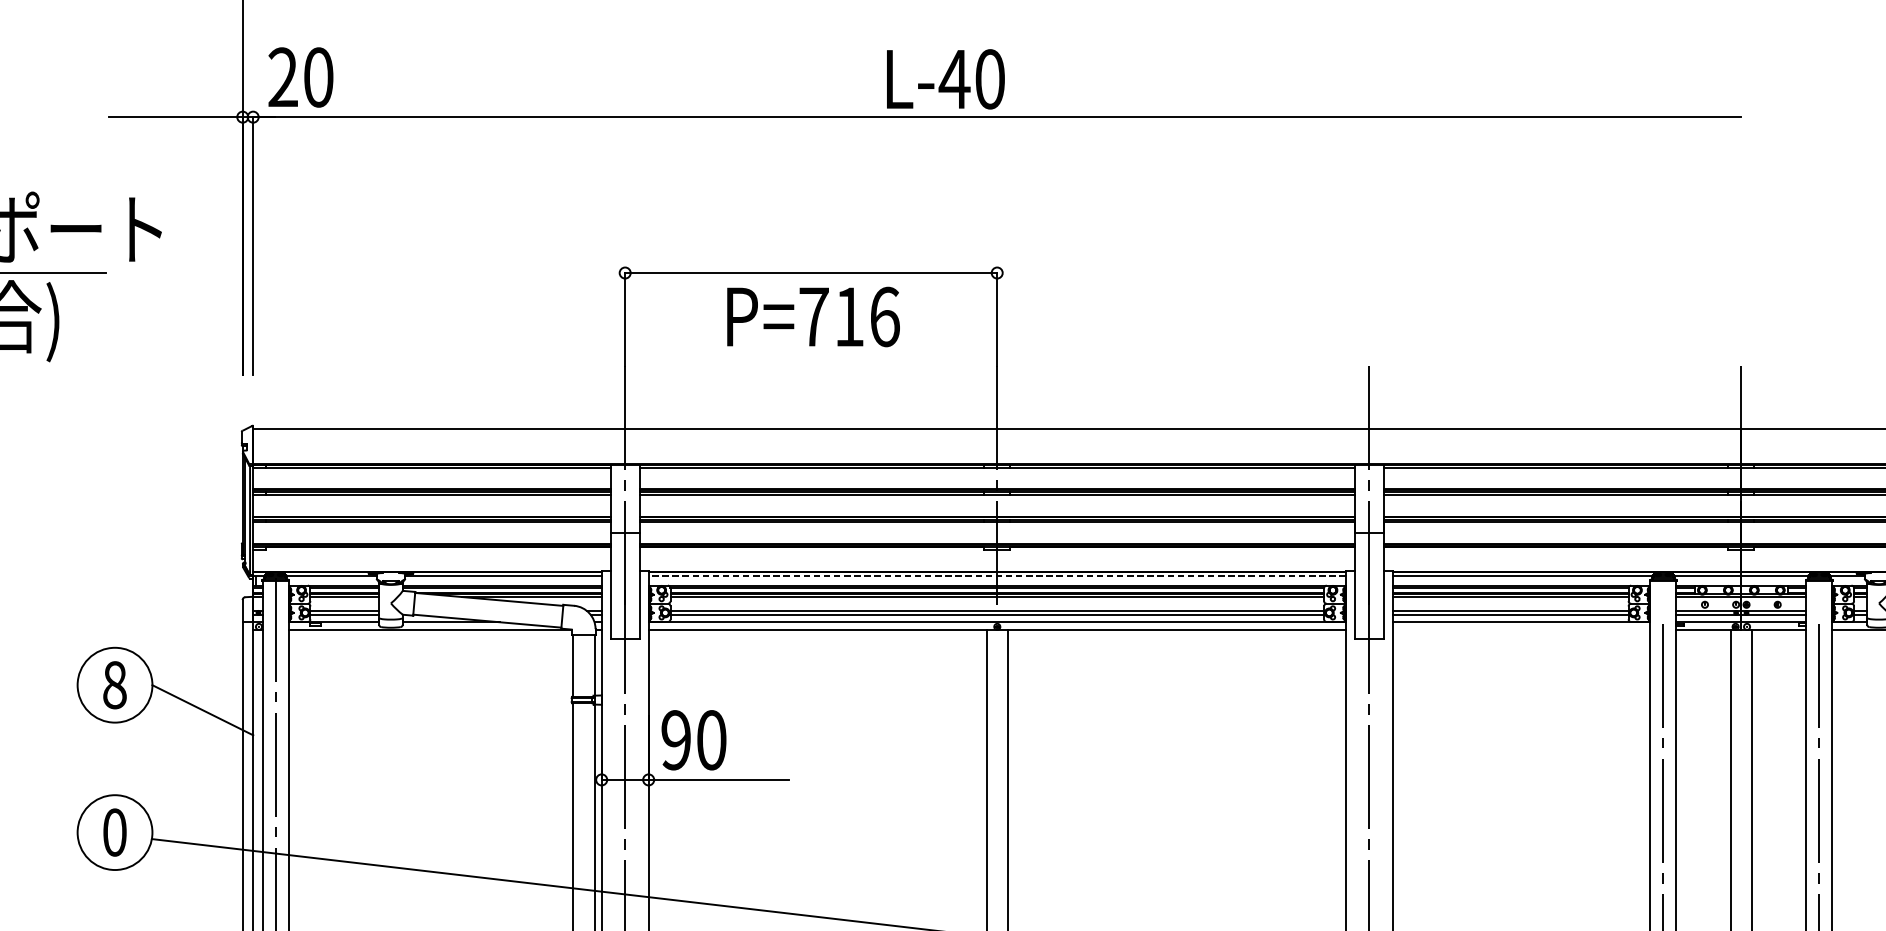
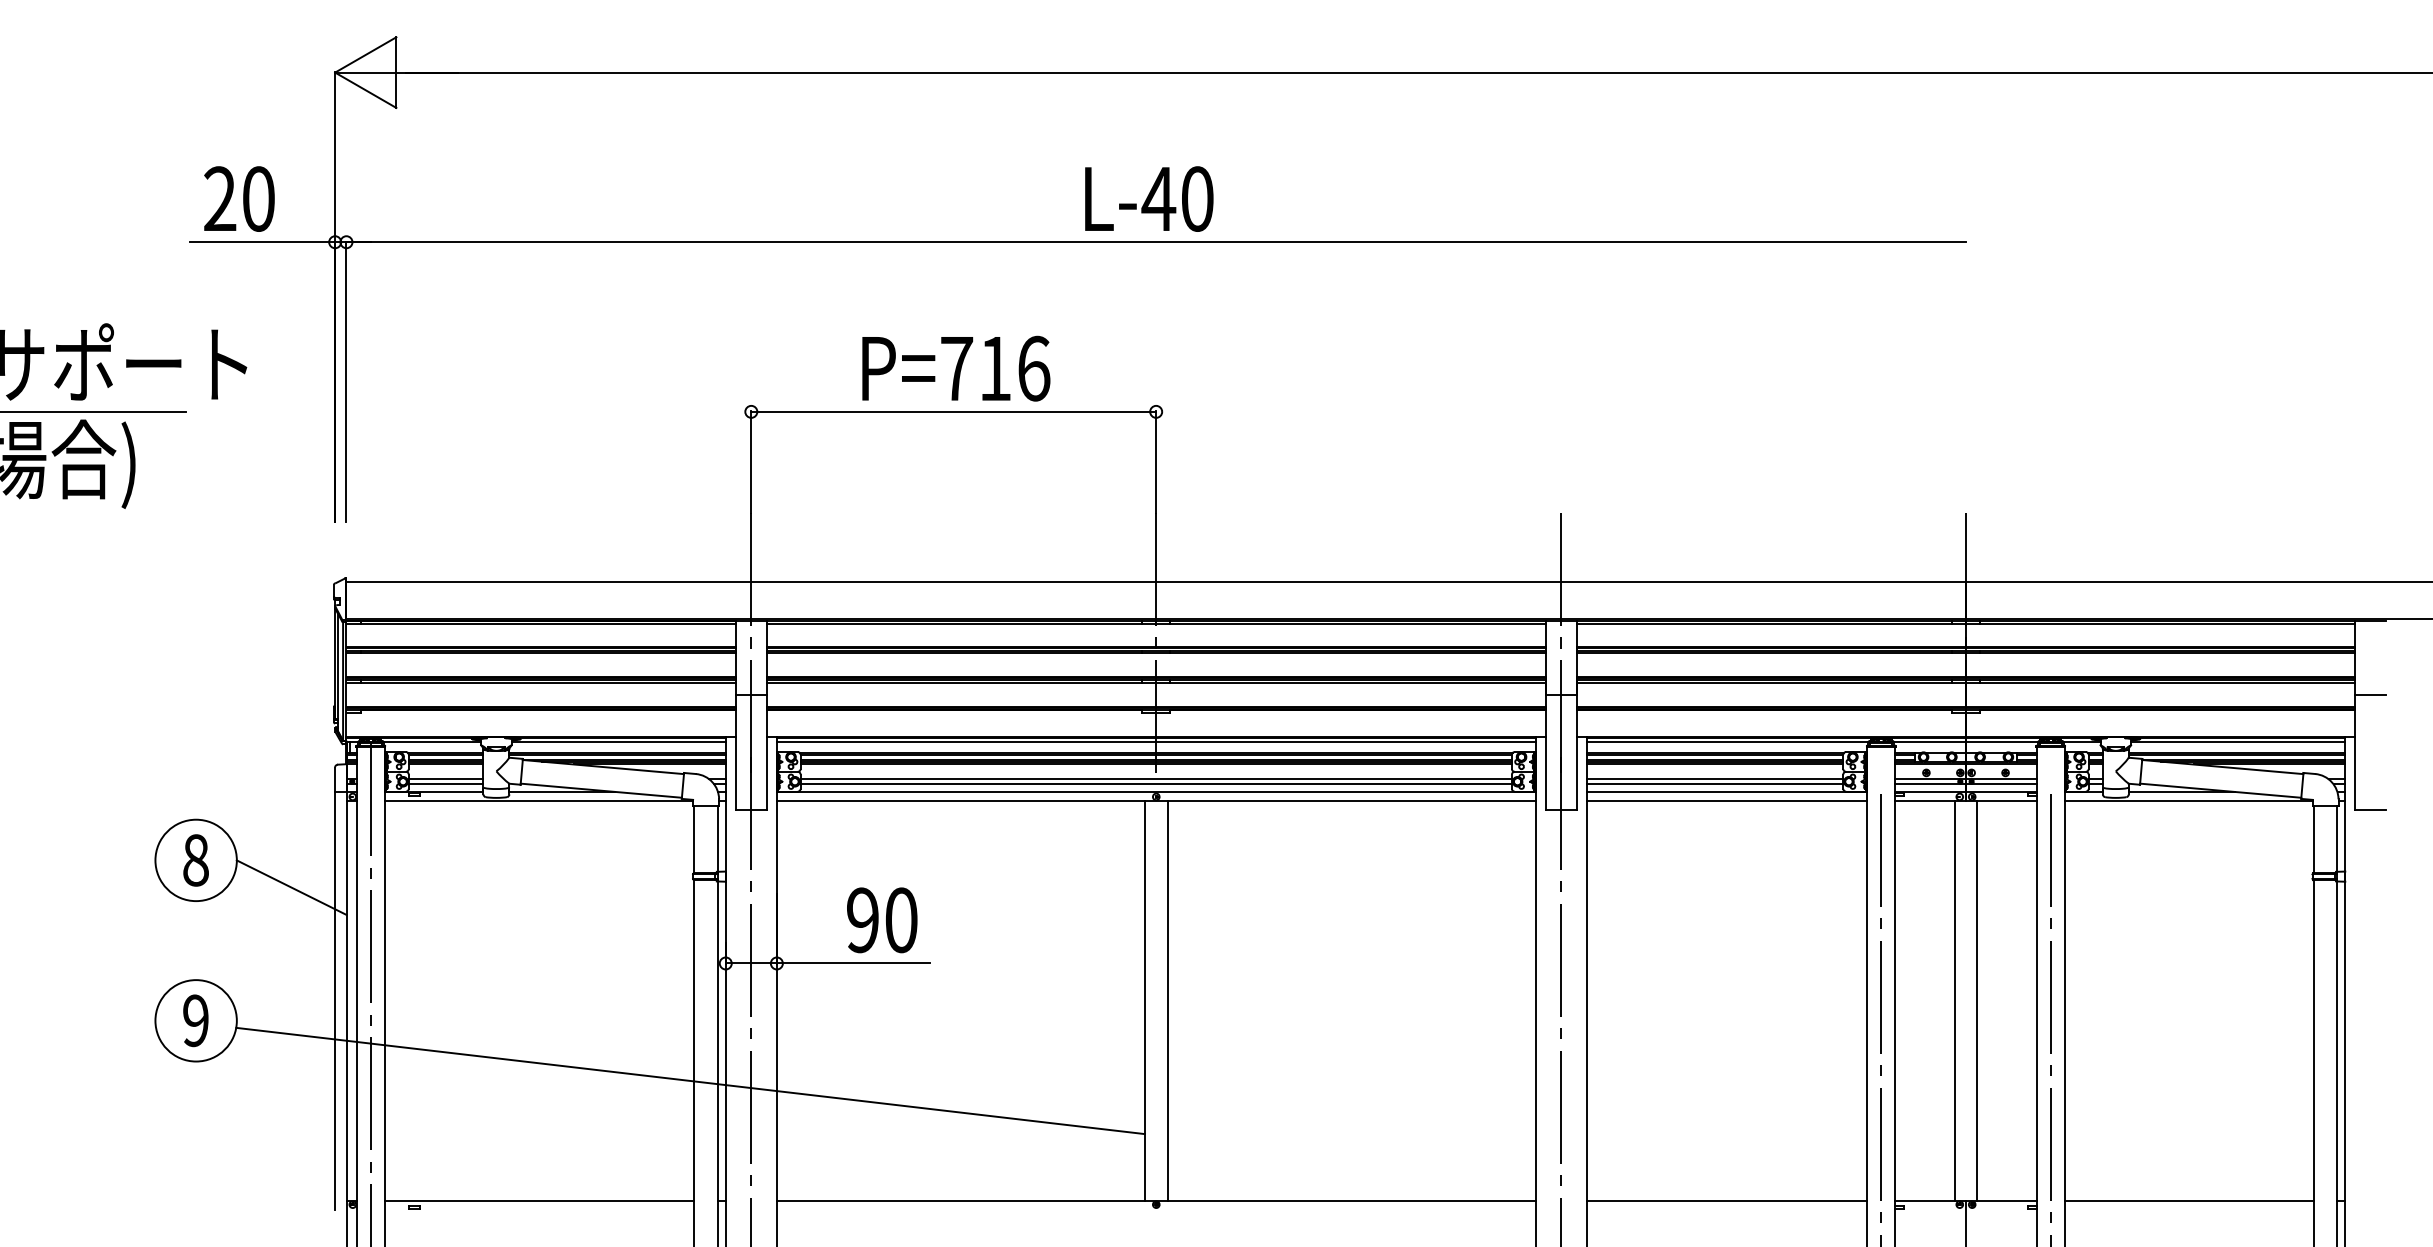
text: (300, 76) -> (239, 198), moved
text: (946, 78) -> (1149, 198), moved
text: (813, 316) -> (956, 368), moved
line: (996, 576) -> (1155, 742), dashed -> solid
line: (1521, 630) -> (1726, 800), added
text: (694, 740) -> (882, 920), moved
text: (114, 832) -> (195, 1020), 0 -> 9

